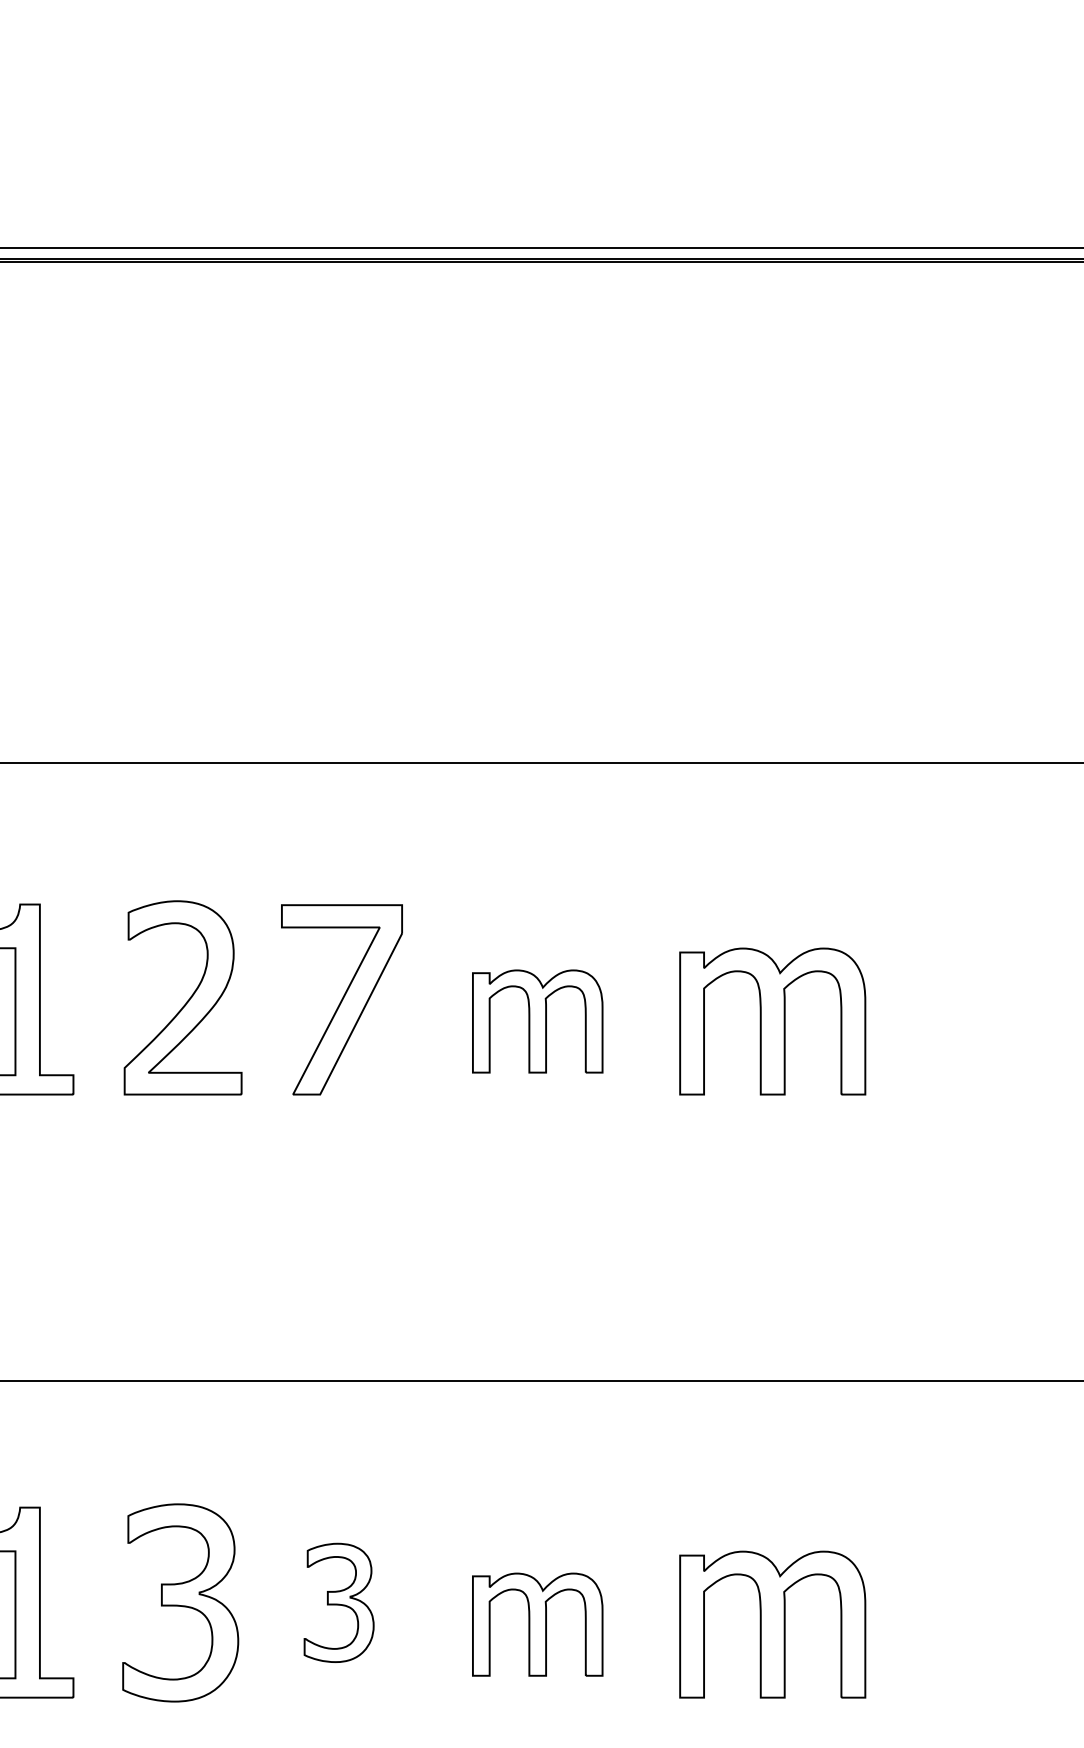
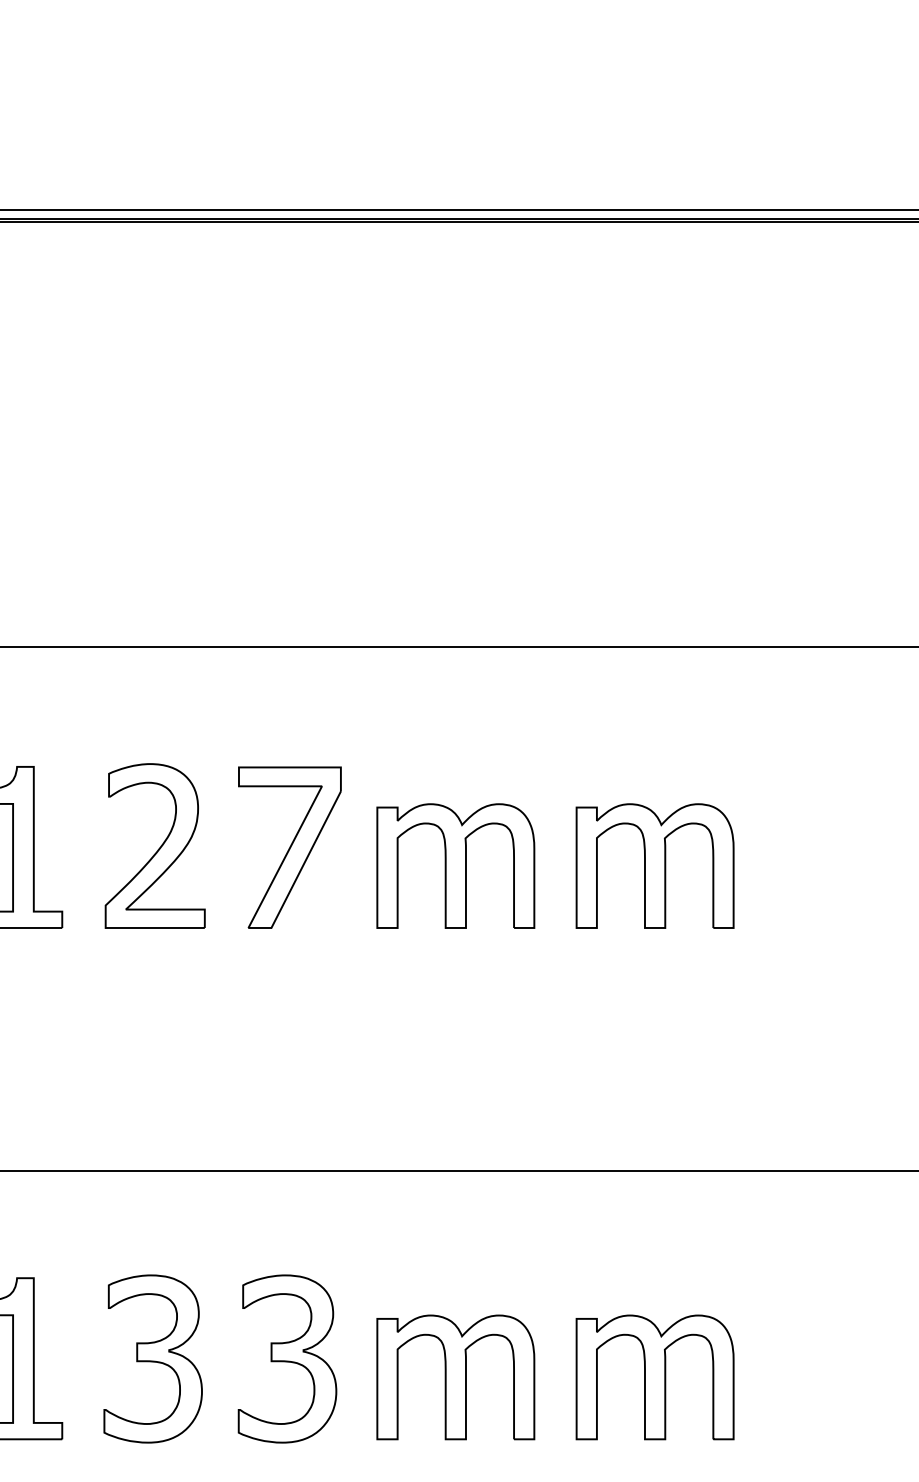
part: (537, 1020) -> (455, 865), size x1.43
part: (339, 1602) -> (287, 1358), size x1.67
part: (537, 1624) -> (455, 1377), size x1.43

